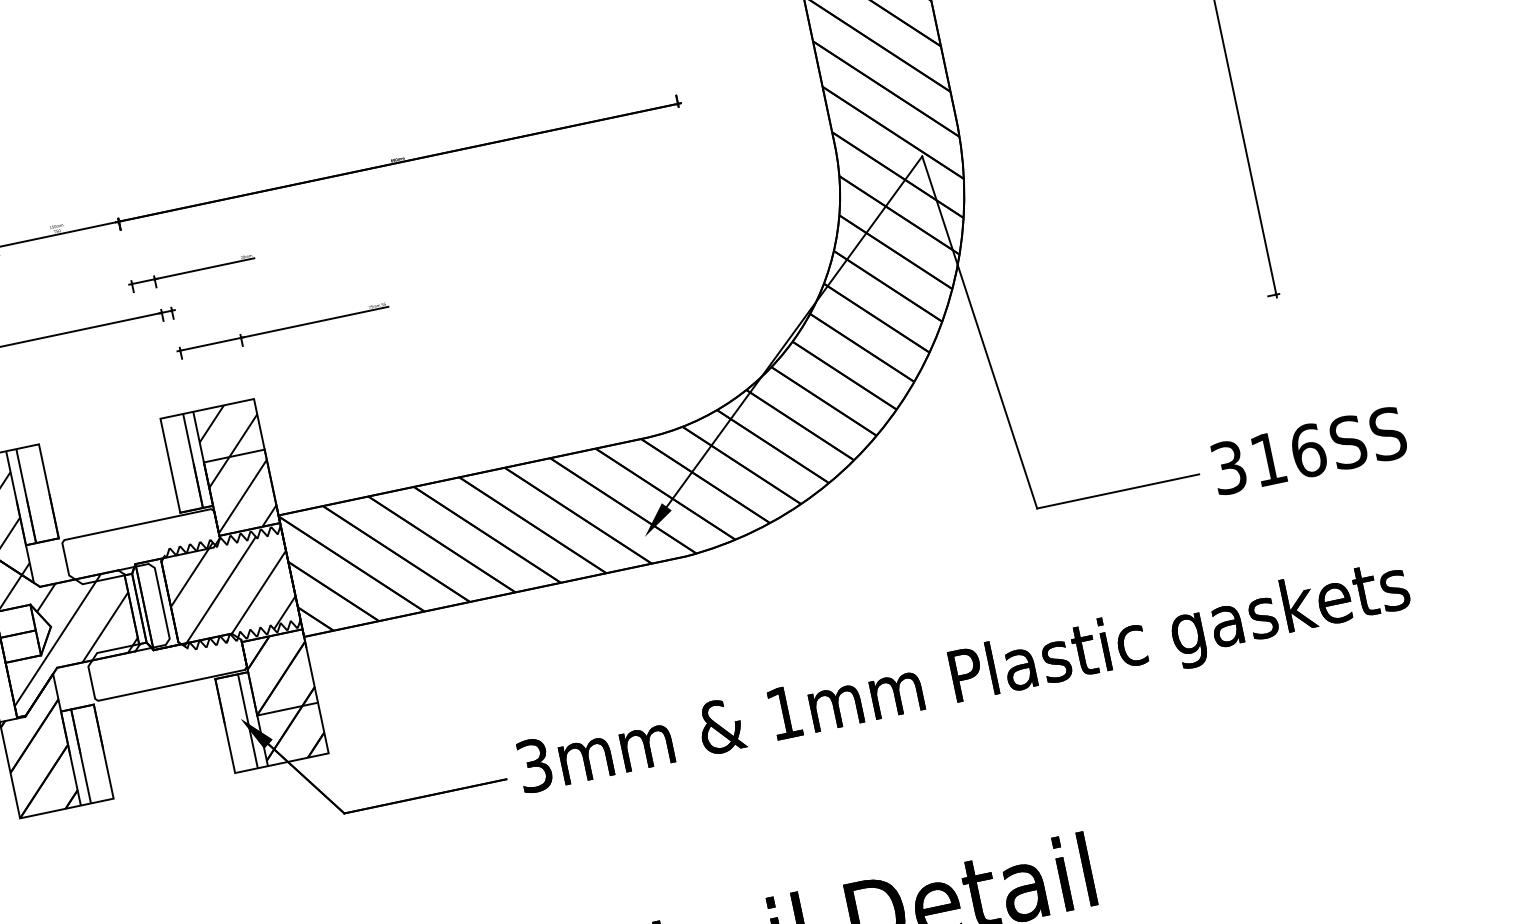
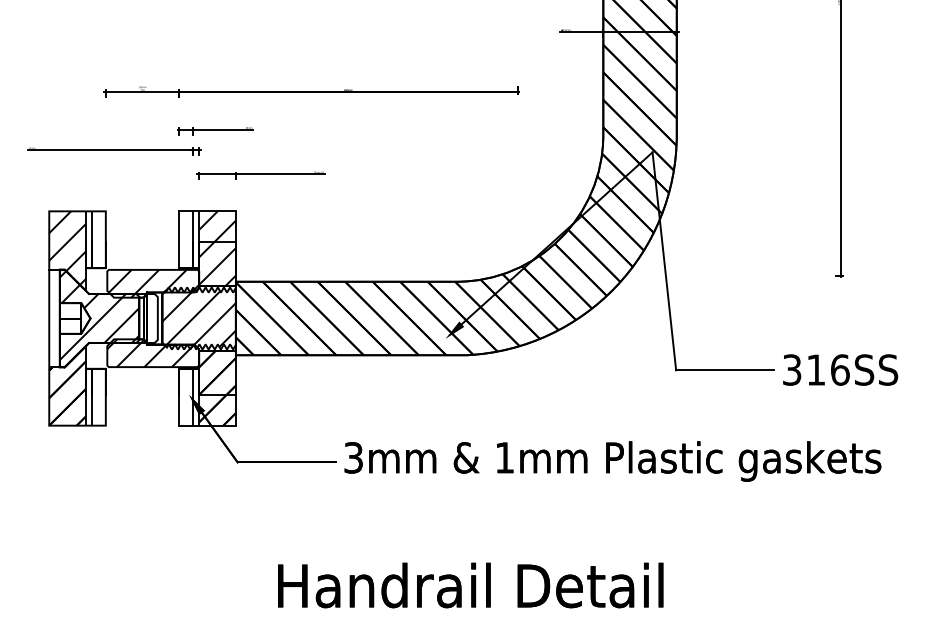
hatch: (142, 547) -> (153, 283), added
hatch: (162, 663) -> (150, 353), added

